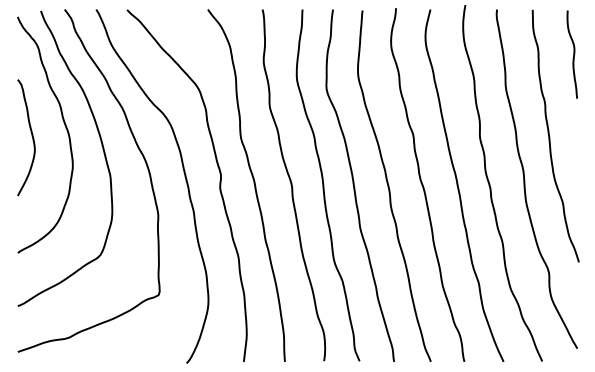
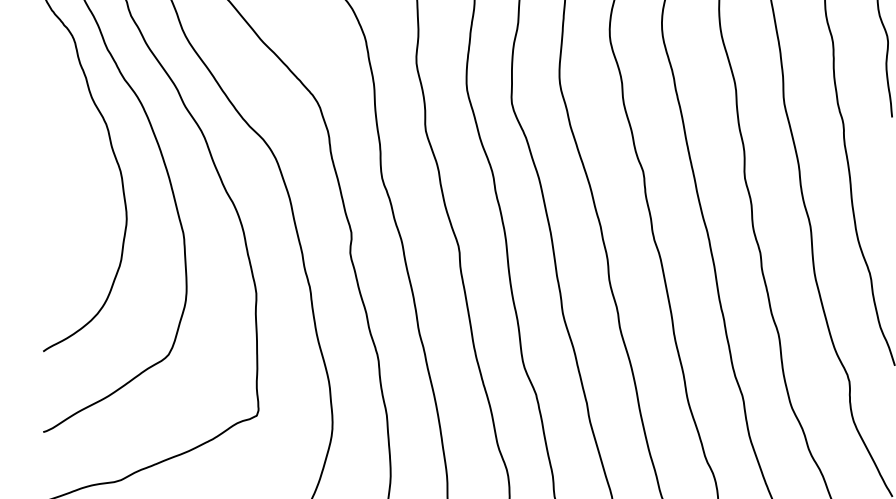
curve: (31, 136) -> (63, 174), removed

